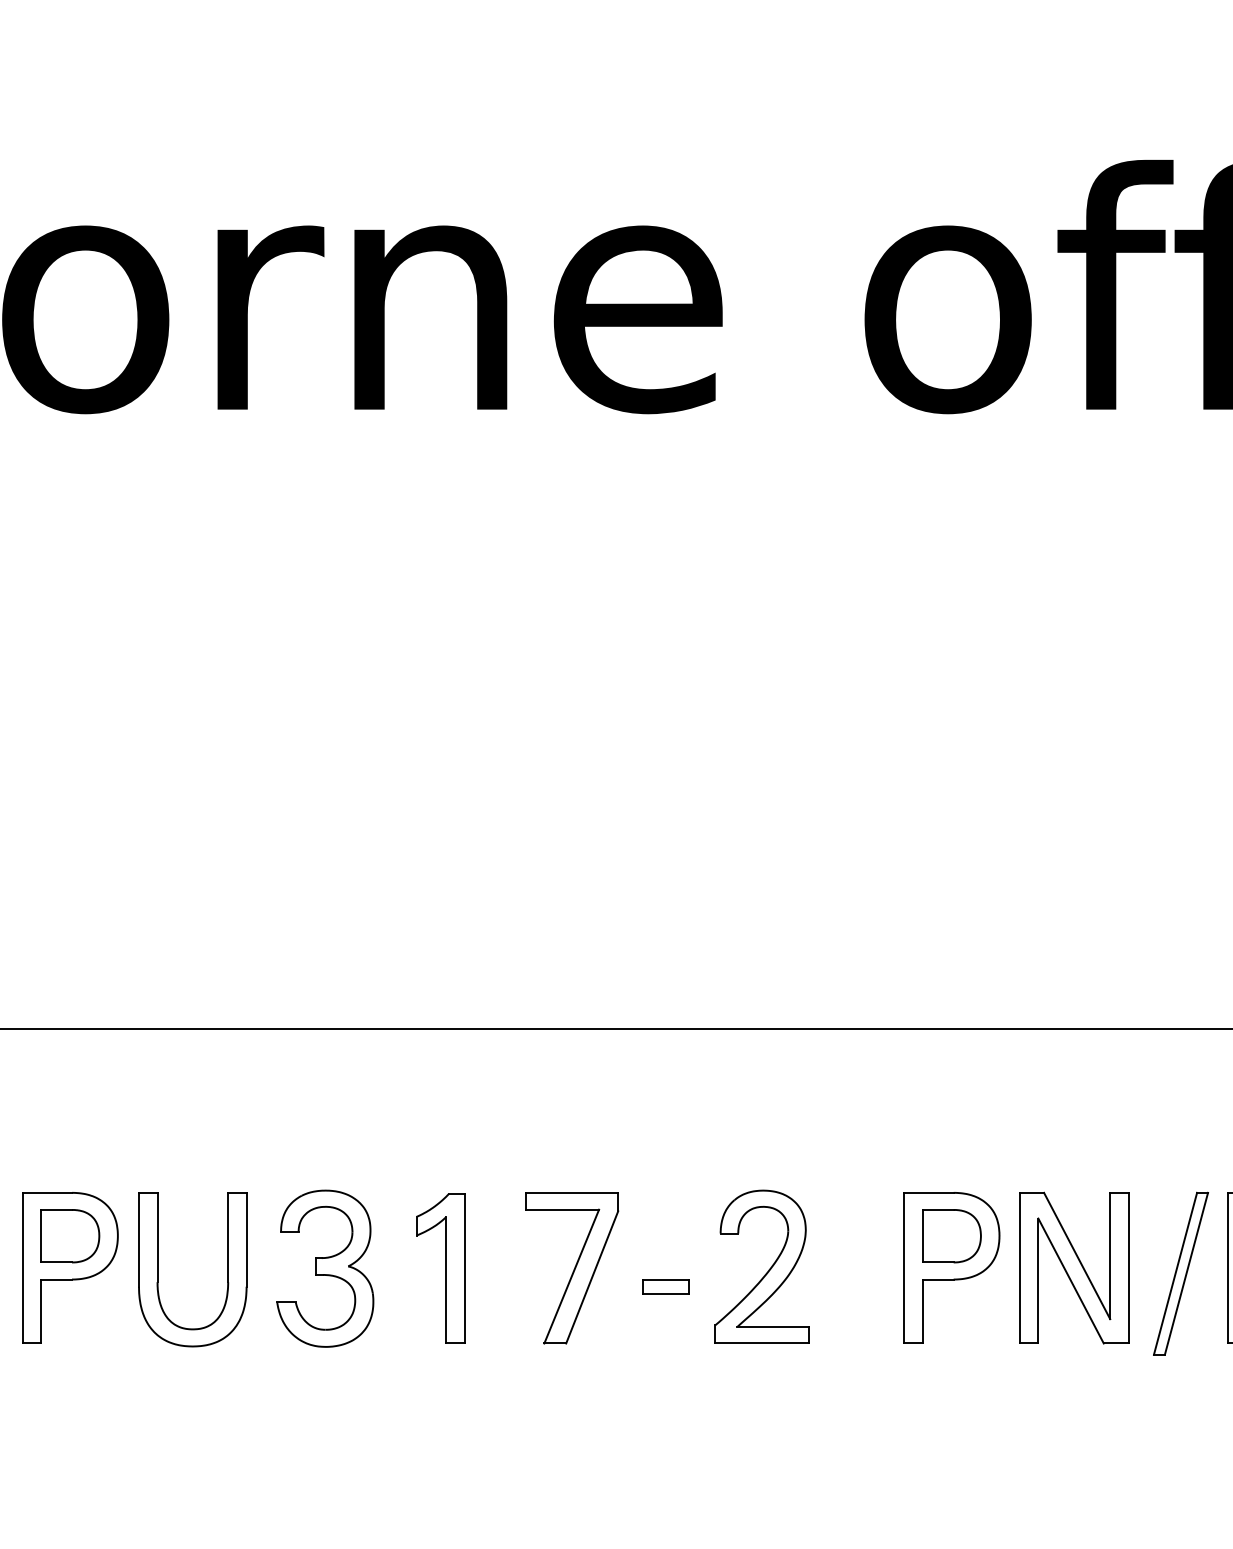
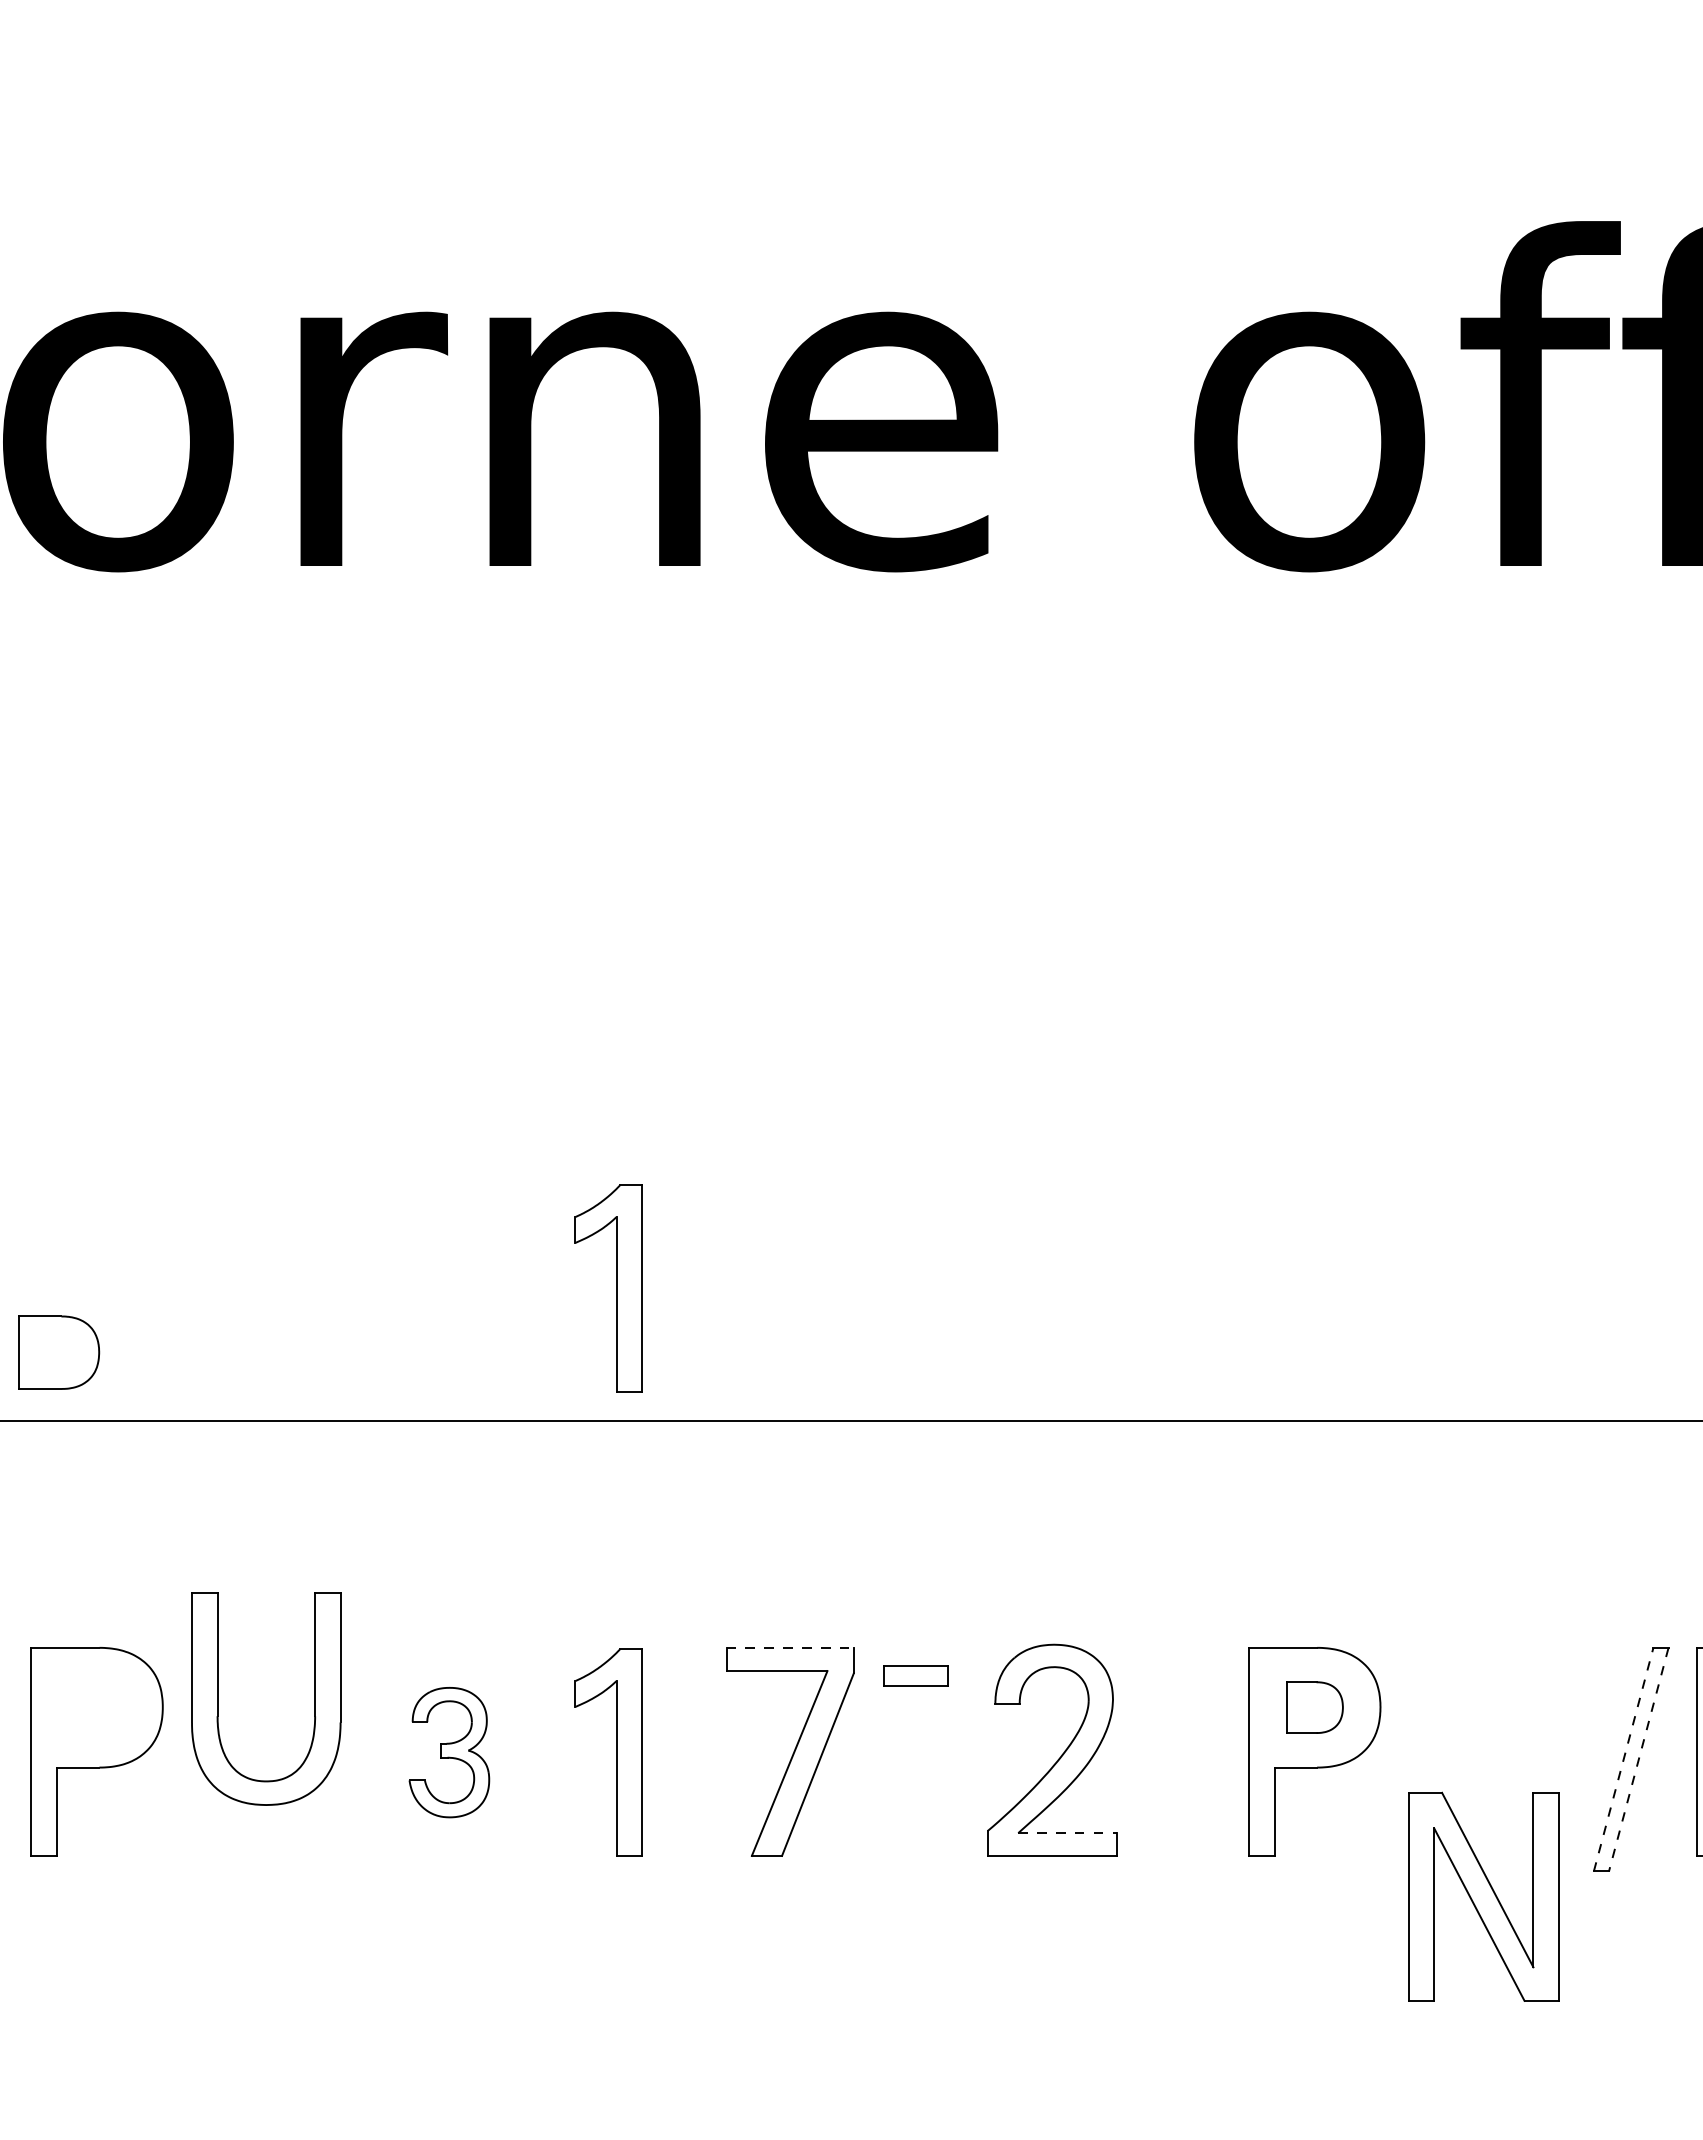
part: (446, 932) -> (616, 1288), added
line: (572, 1192) -> (790, 1647), solid -> dashed
part: (70, 1236) -> (59, 1352), moved
part: (951, 1236) -> (1314, 1707), size x0.7
part: (1074, 1267) -> (1483, 1896), moved
part: (325, 1268) -> (449, 1752), size x0.6
part: (158, 1269) -> (218, 1698), moved
line: (1175, 1273) -> (1623, 1759), solid -> dashed
line: (1186, 1273) -> (1638, 1759), solid -> dashed
part: (665, 1286) -> (915, 1675), moved
line: (773, 1327) -> (1068, 1833), solid -> dashed

